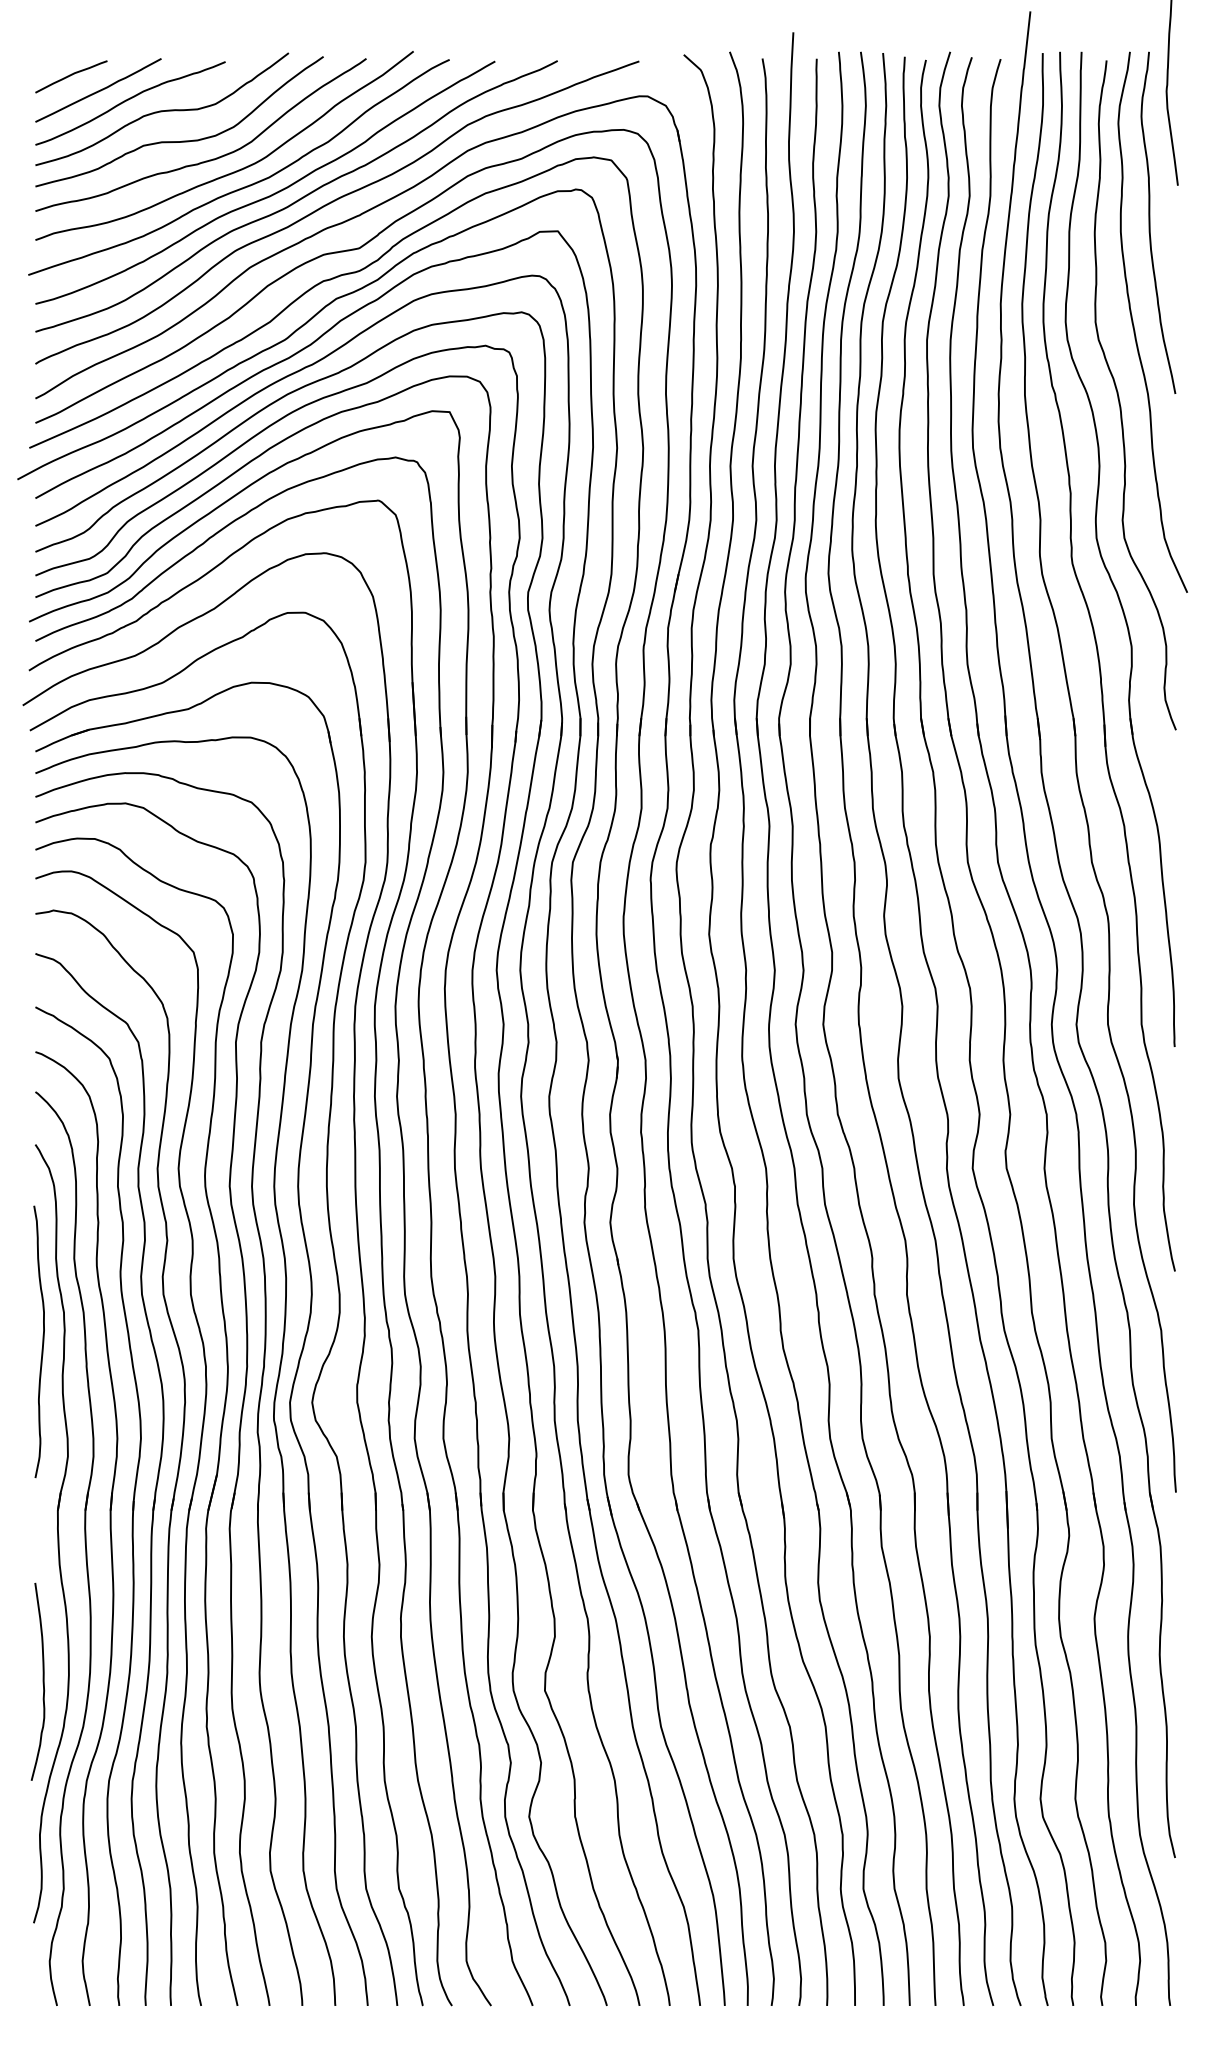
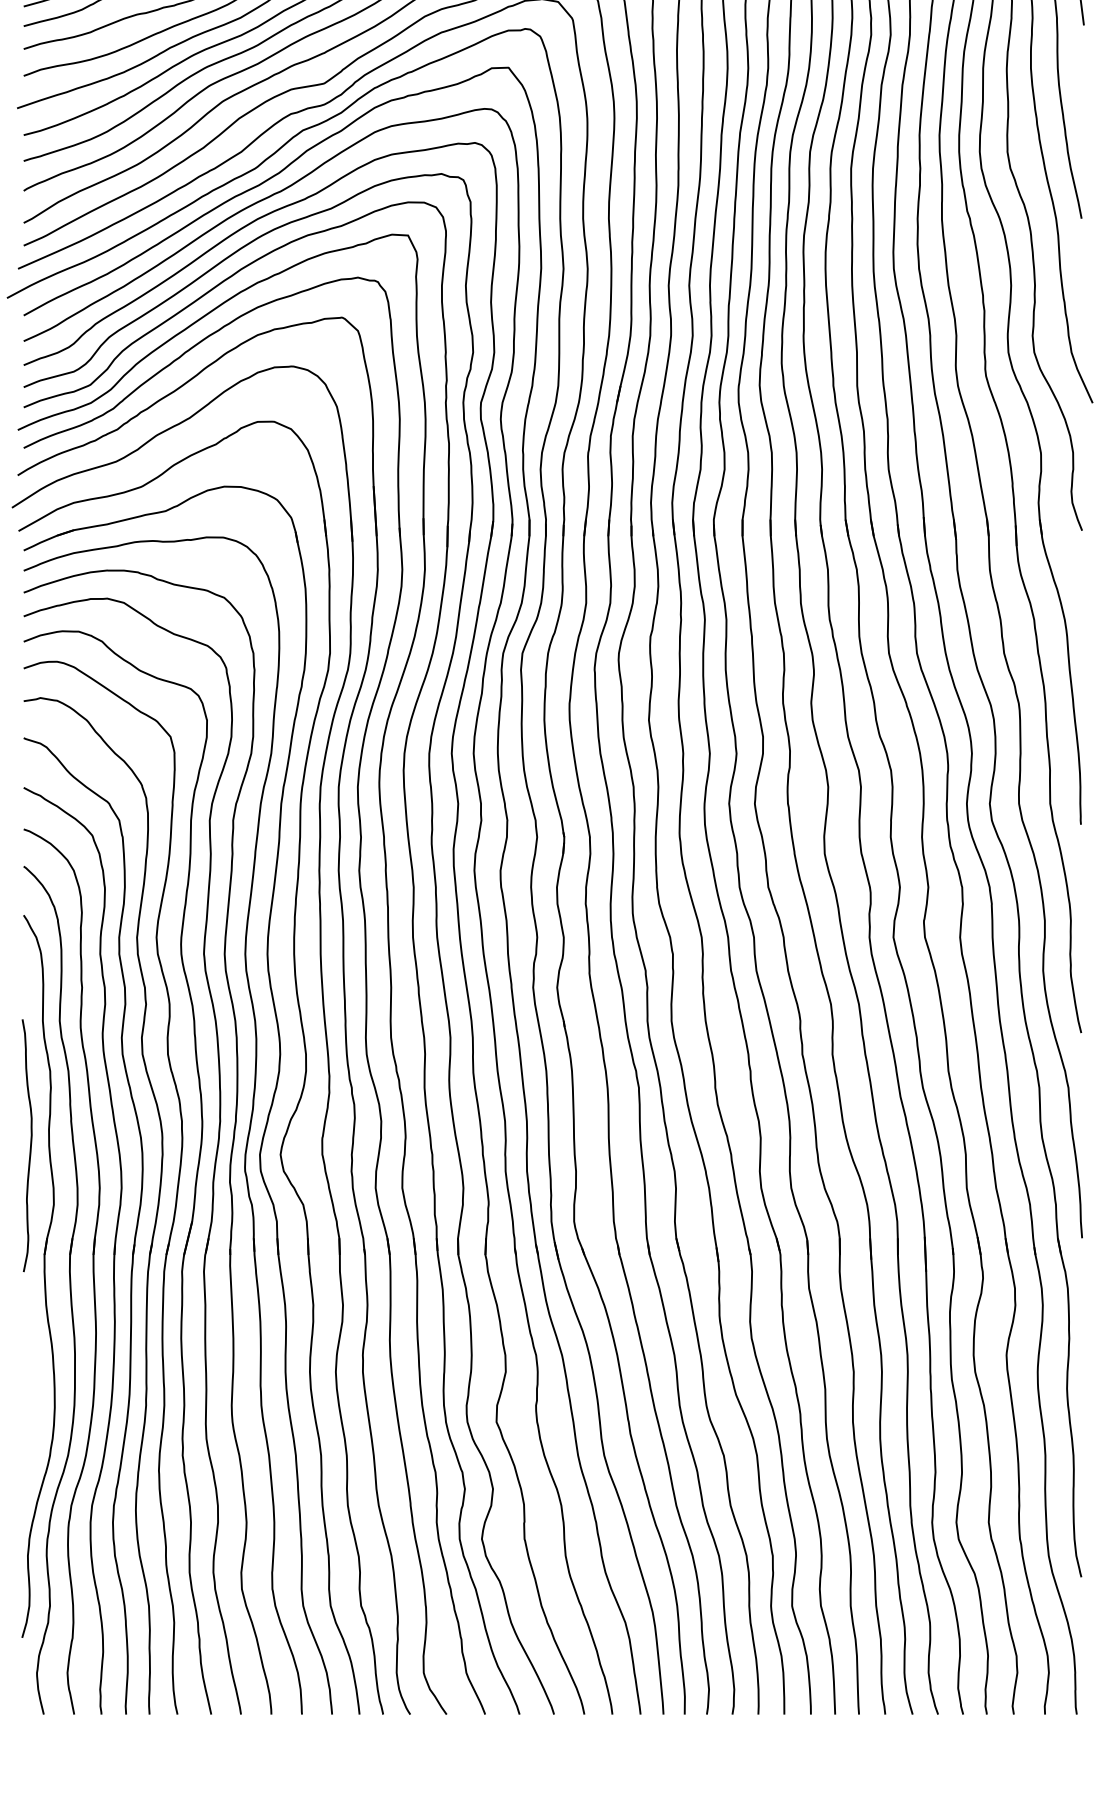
curve: (42, 1341) -> (30, 1145), moved
curve: (42, 1681) -> (30, 1413), removed

